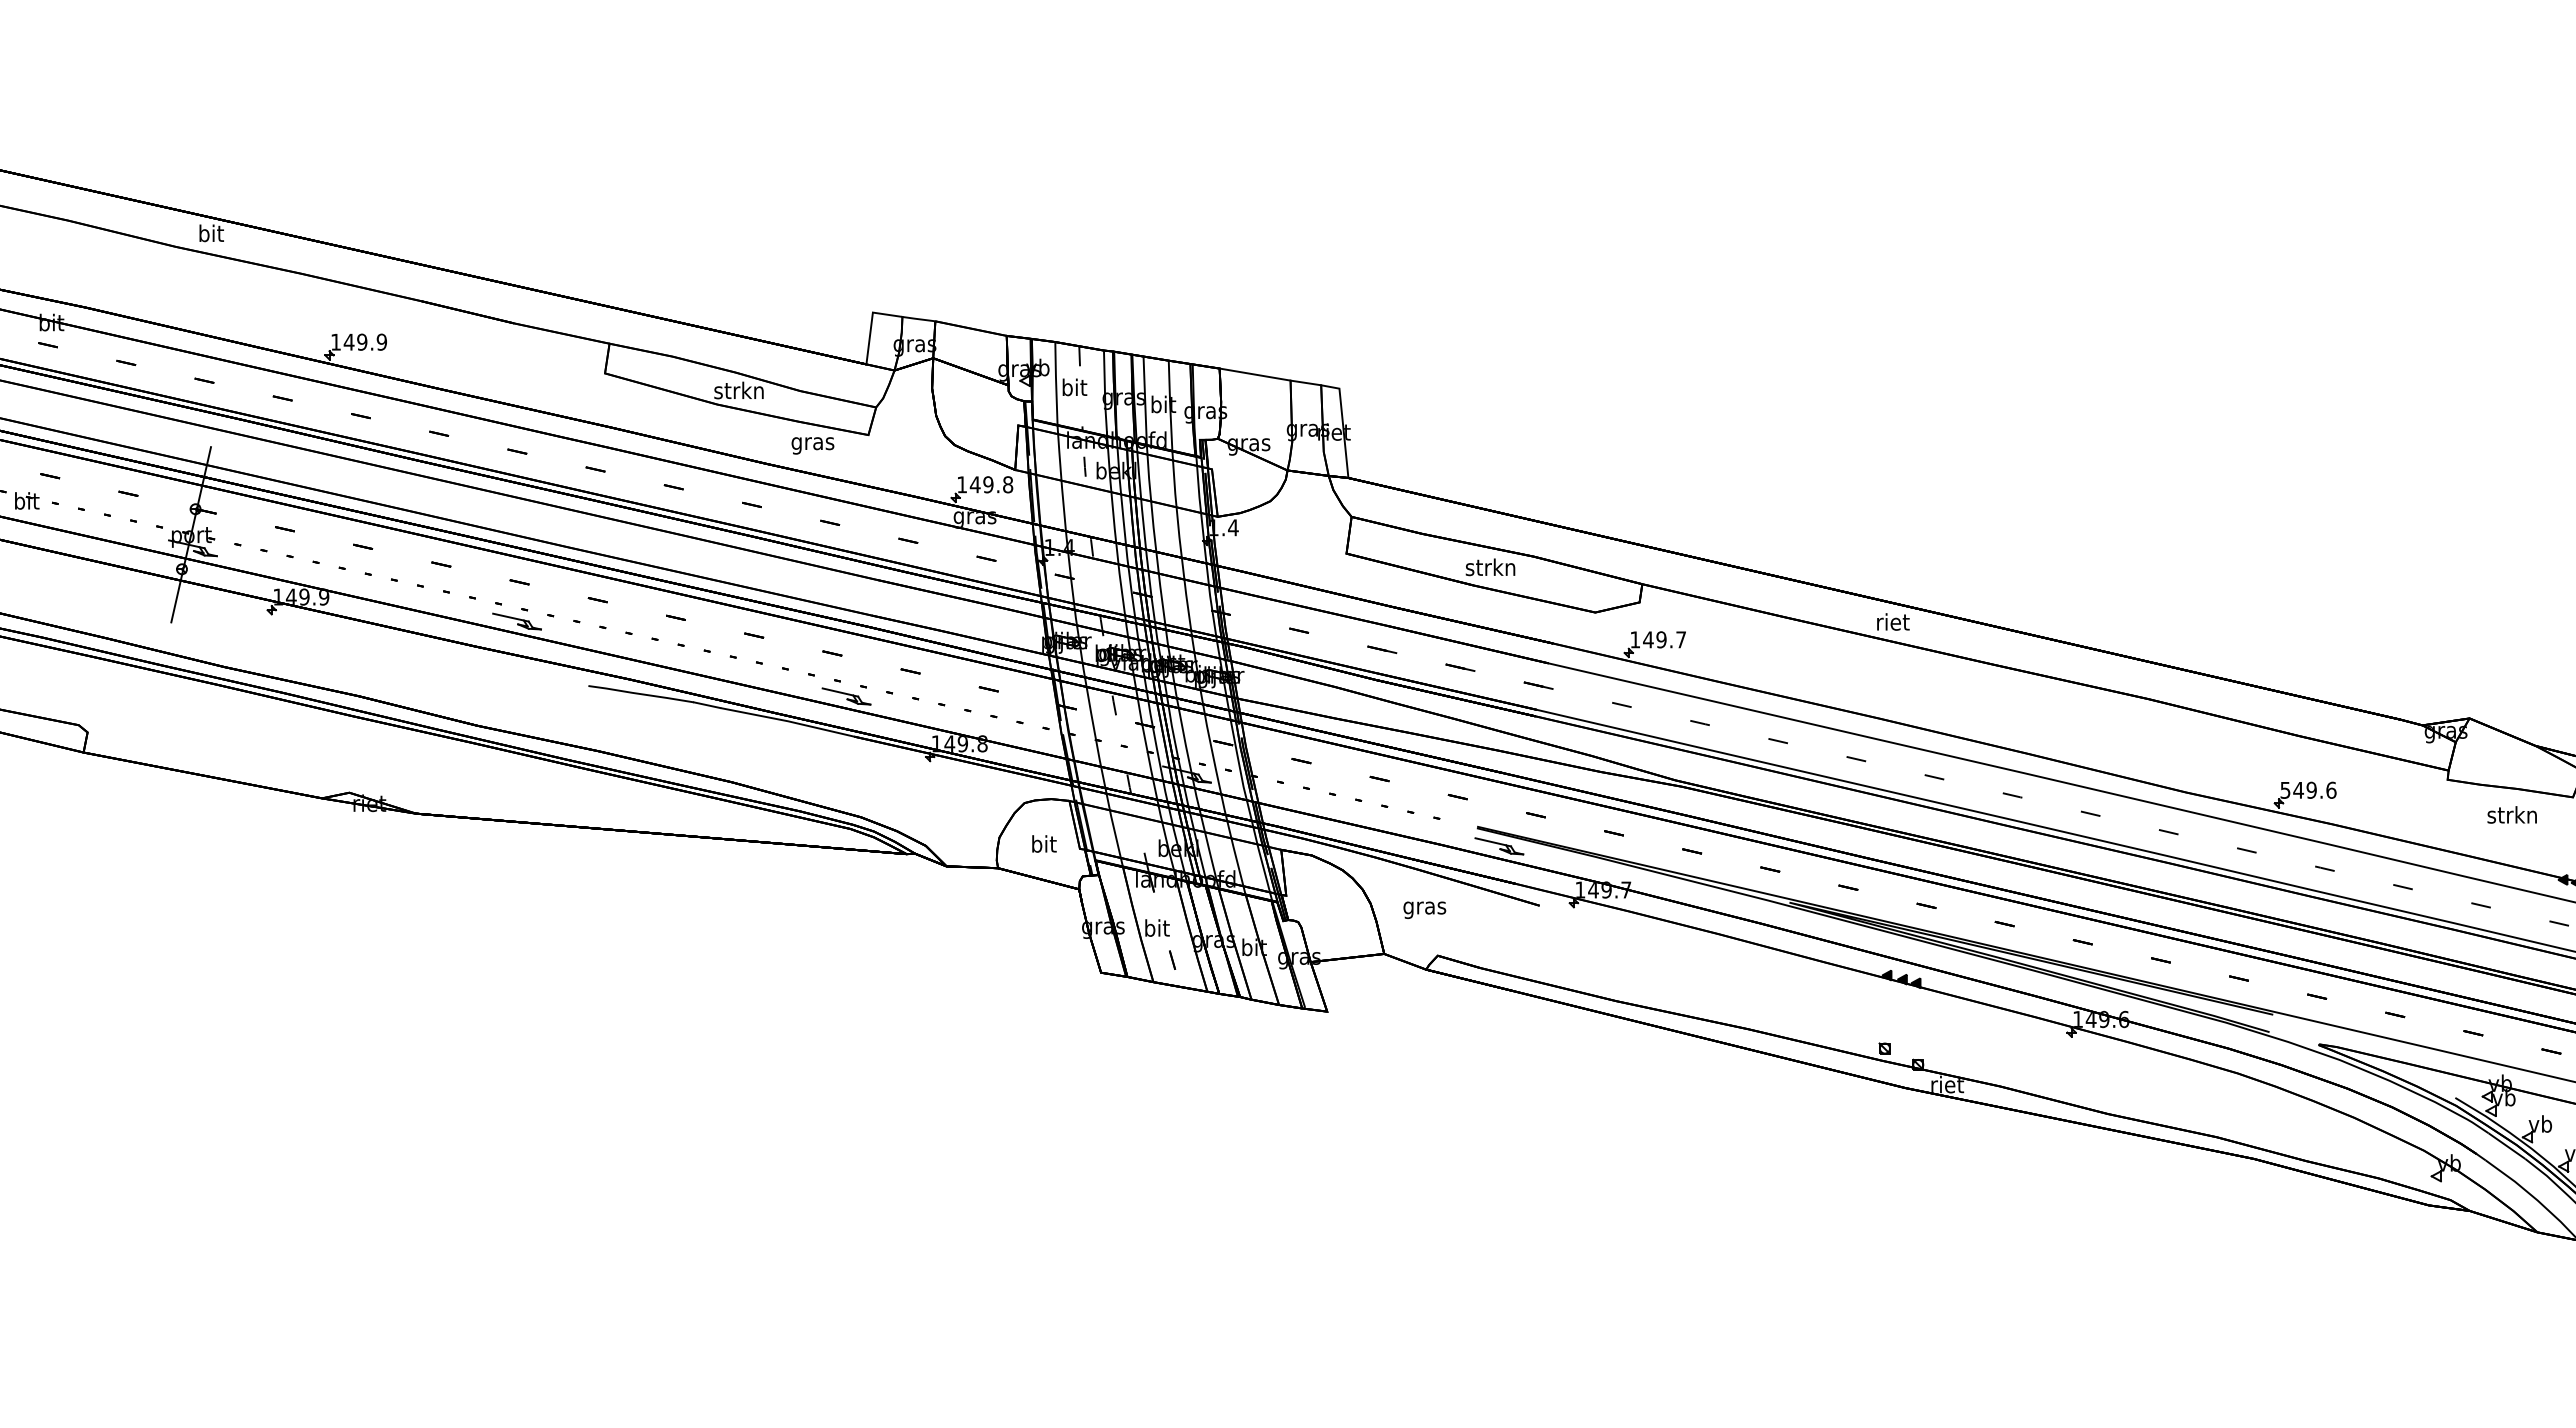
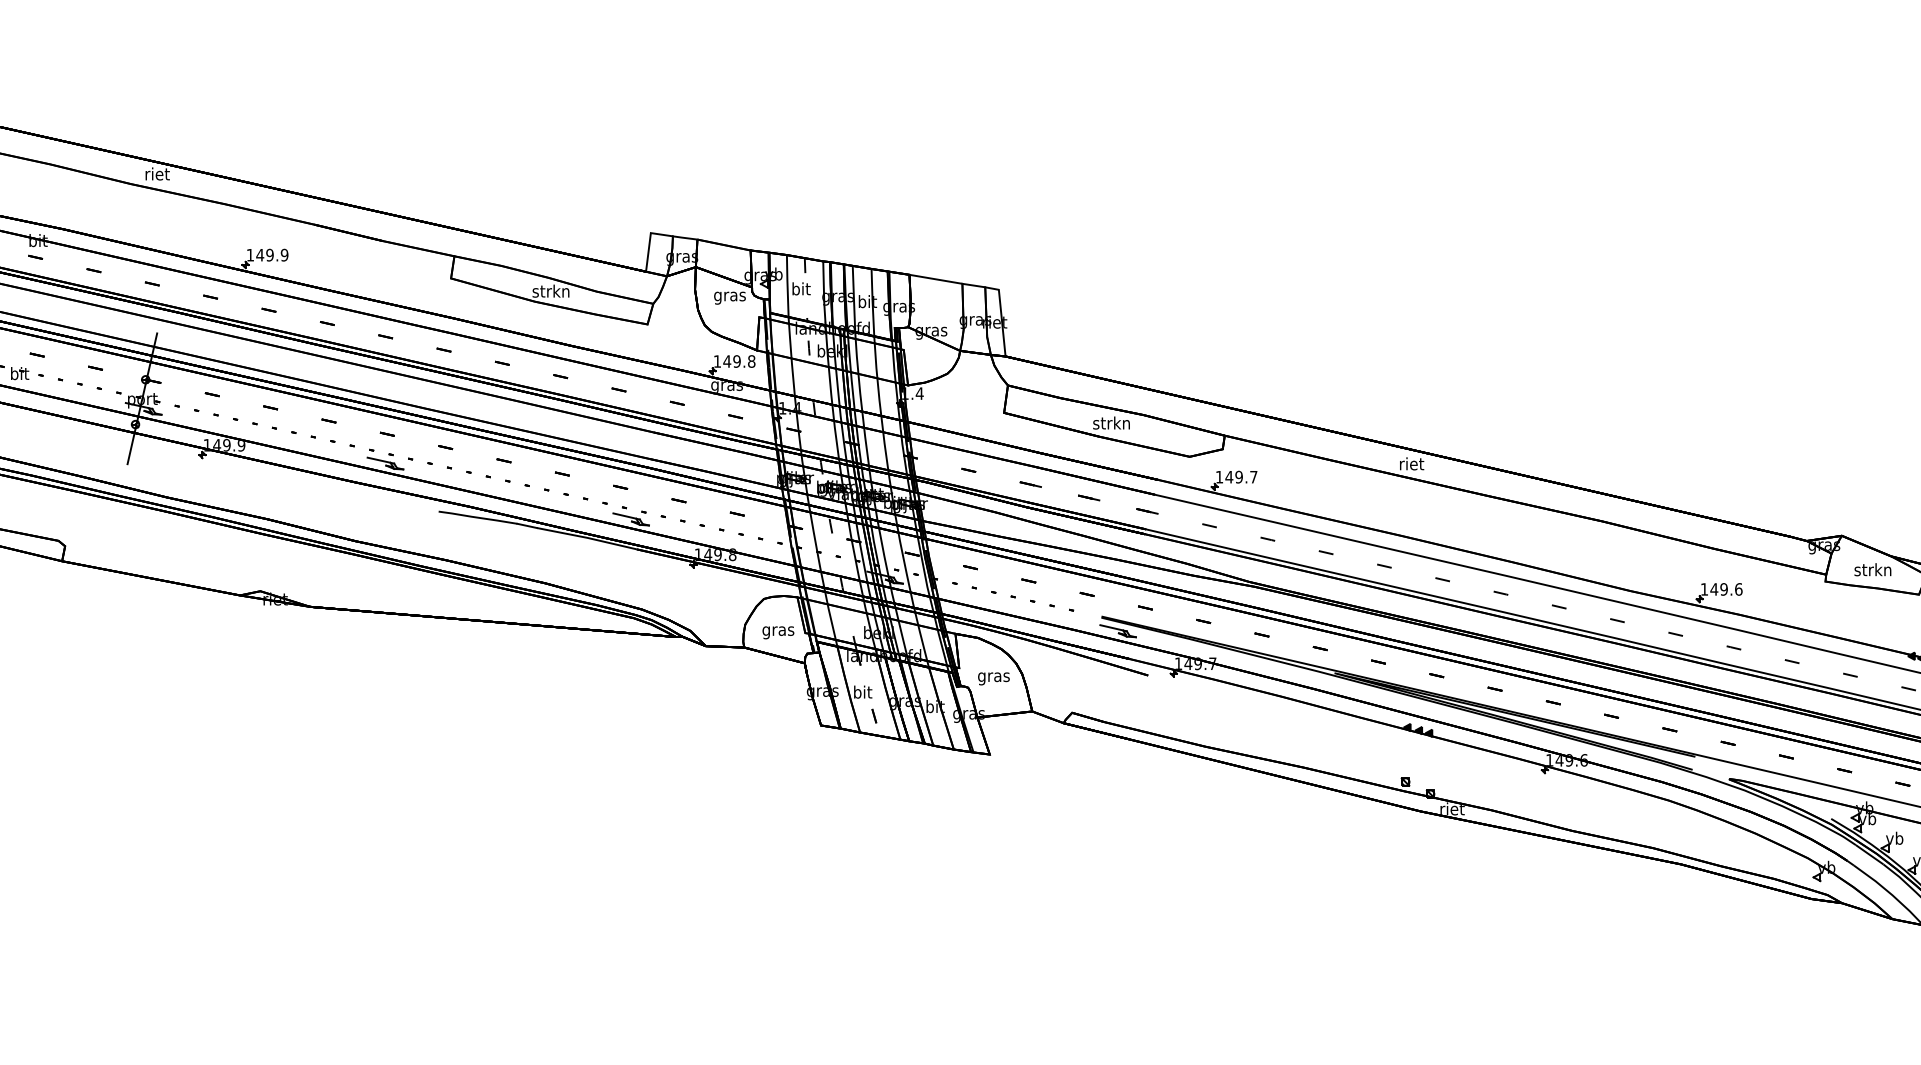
text: (211, 233) -> (157, 174), bit -> riet
text: (812, 445) -> (729, 297), moved
text: (2285, 790) -> (1704, 589), 549.6 -> 149.6
text: (2511, 814) -> (1872, 569), moved
text: (1043, 846) -> (778, 631), bit -> gras
text: (1424, 909) -> (993, 678), moved

